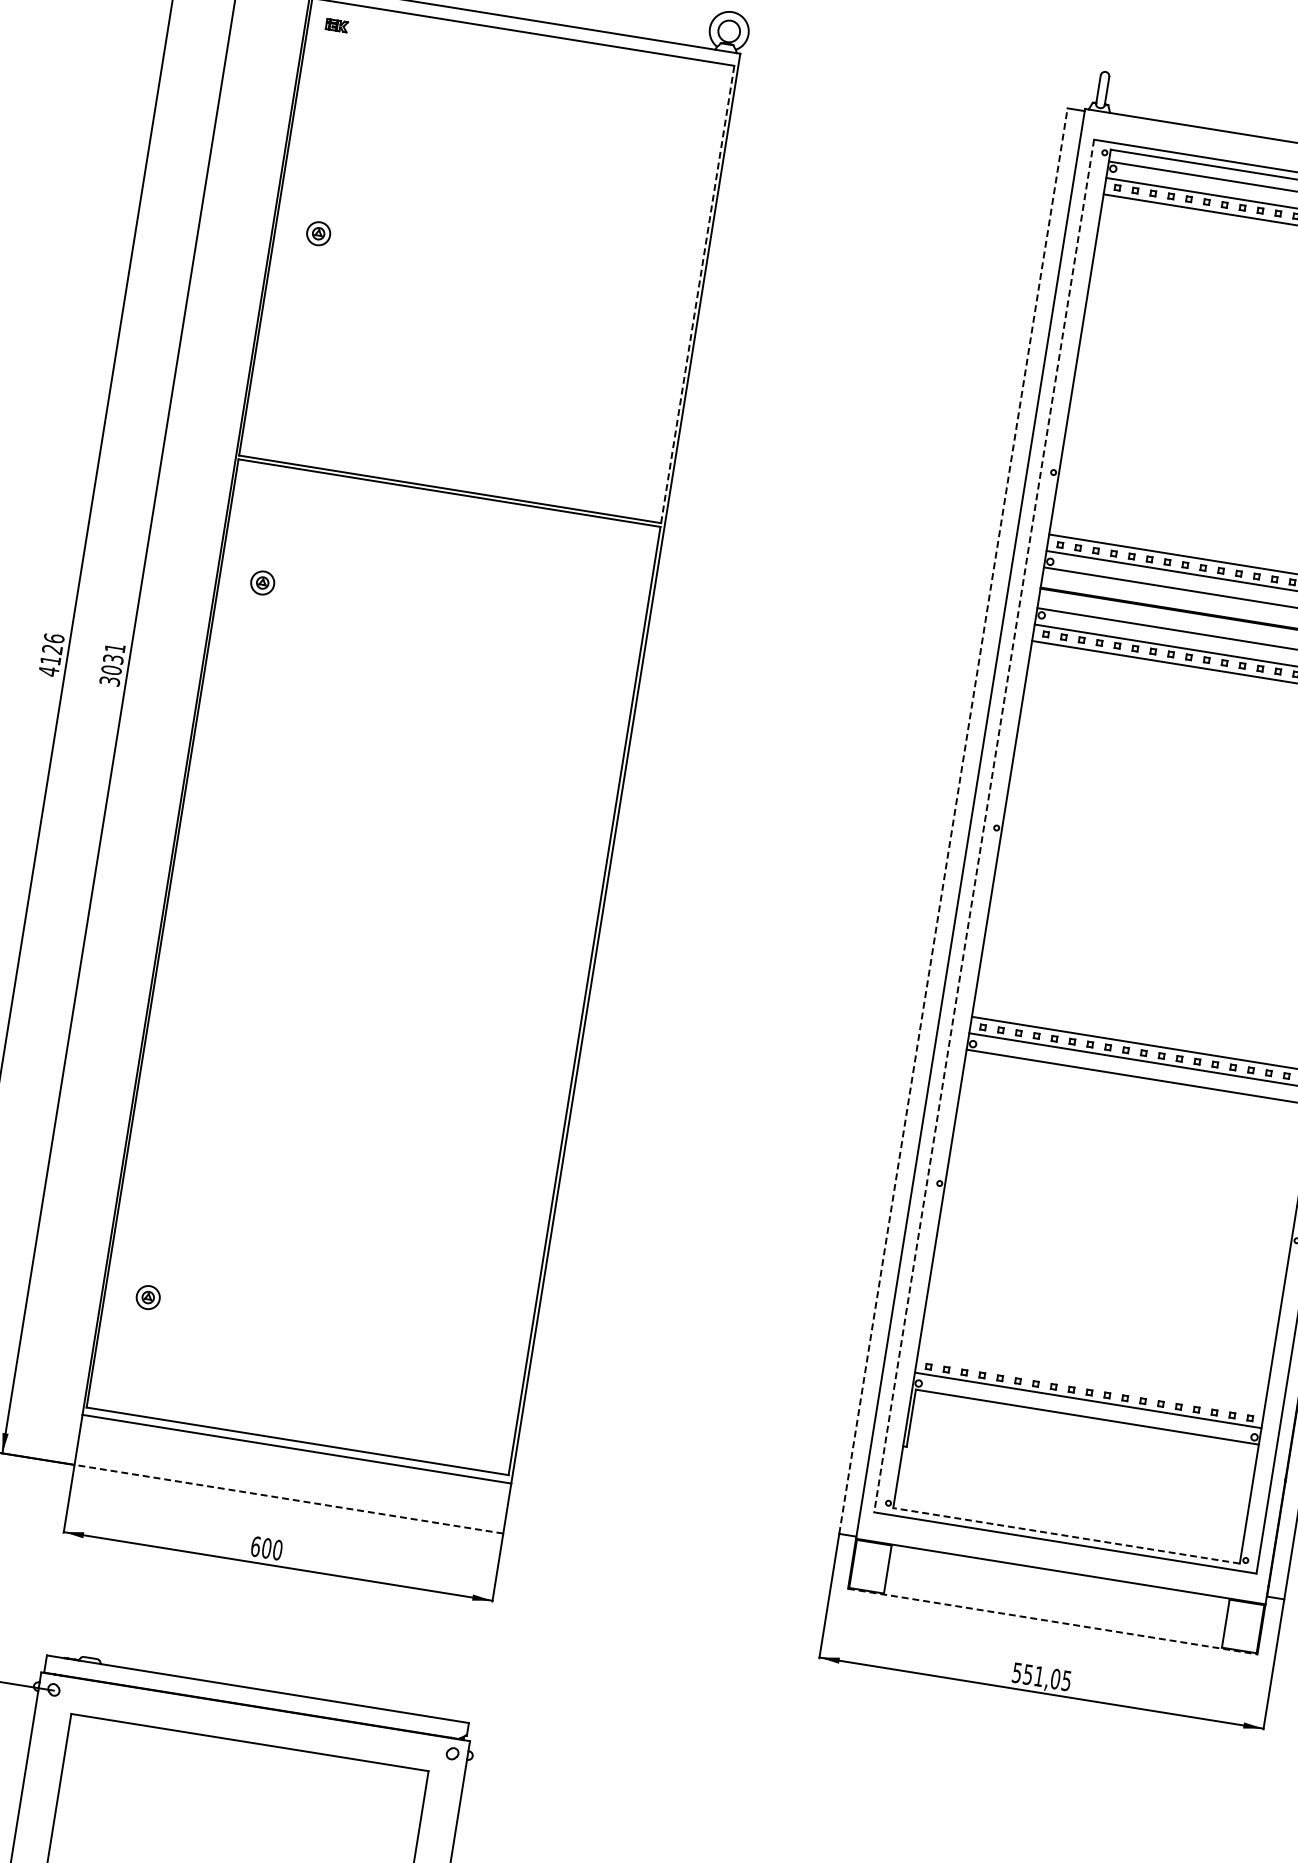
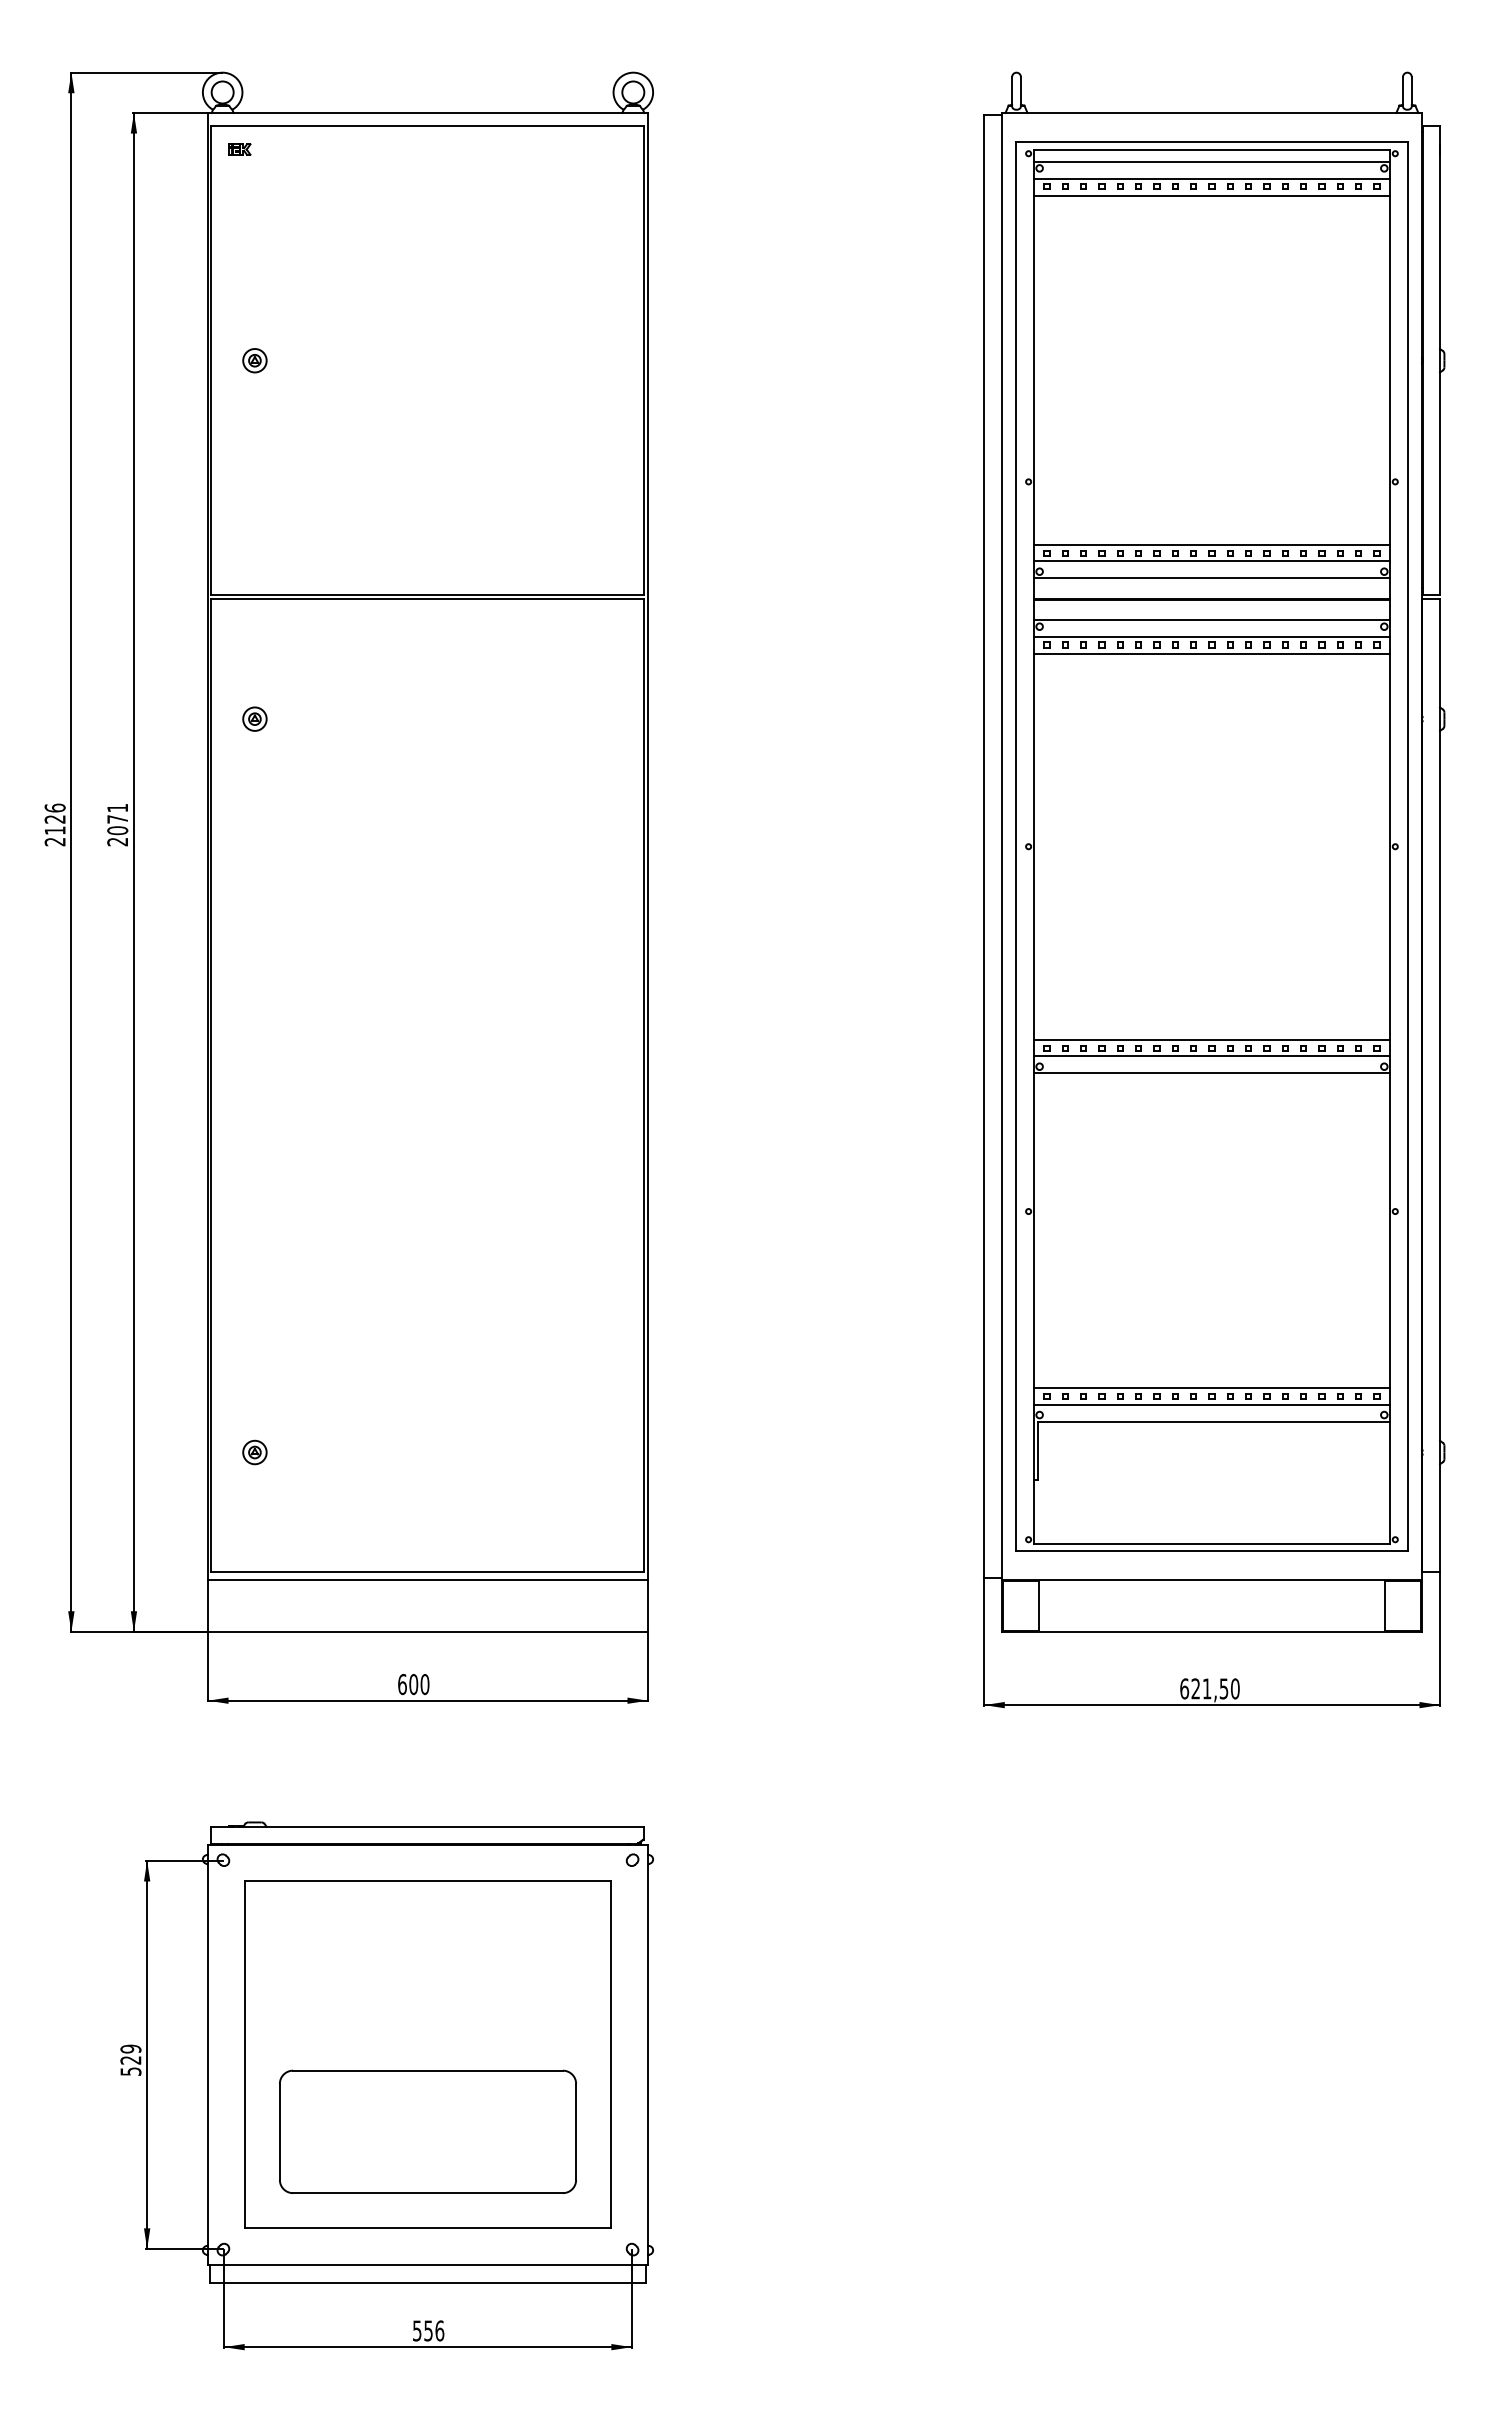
line: (697, 294) -> (643, 360), dashed -> solid
text: (48, 670) -> (54, 841), 4126 -> 2126
text: (111, 670) -> (117, 830), 3031 -> 2071
line: (953, 820) -> (984, 846), dashed -> solid
line: (983, 826) -> (1015, 847), dashed -> solid
line: (1090, 1383) -> (1211, 1387), added
line: (288, 1498) -> (427, 1631), dashed -> solid
line: (1066, 1535) -> (1211, 1543), dashed -> solid
line: (1053, 1621) -> (1212, 1631), dashed -> solid
text: (1041, 1676) -> (1209, 1688), 551,05 -> 621,50

